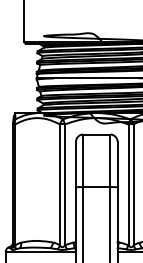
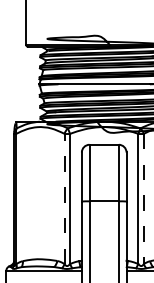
line: (59, 184) -> (64, 198), solid -> dashed
line: (133, 185) -> (143, 199), solid -> dashed

